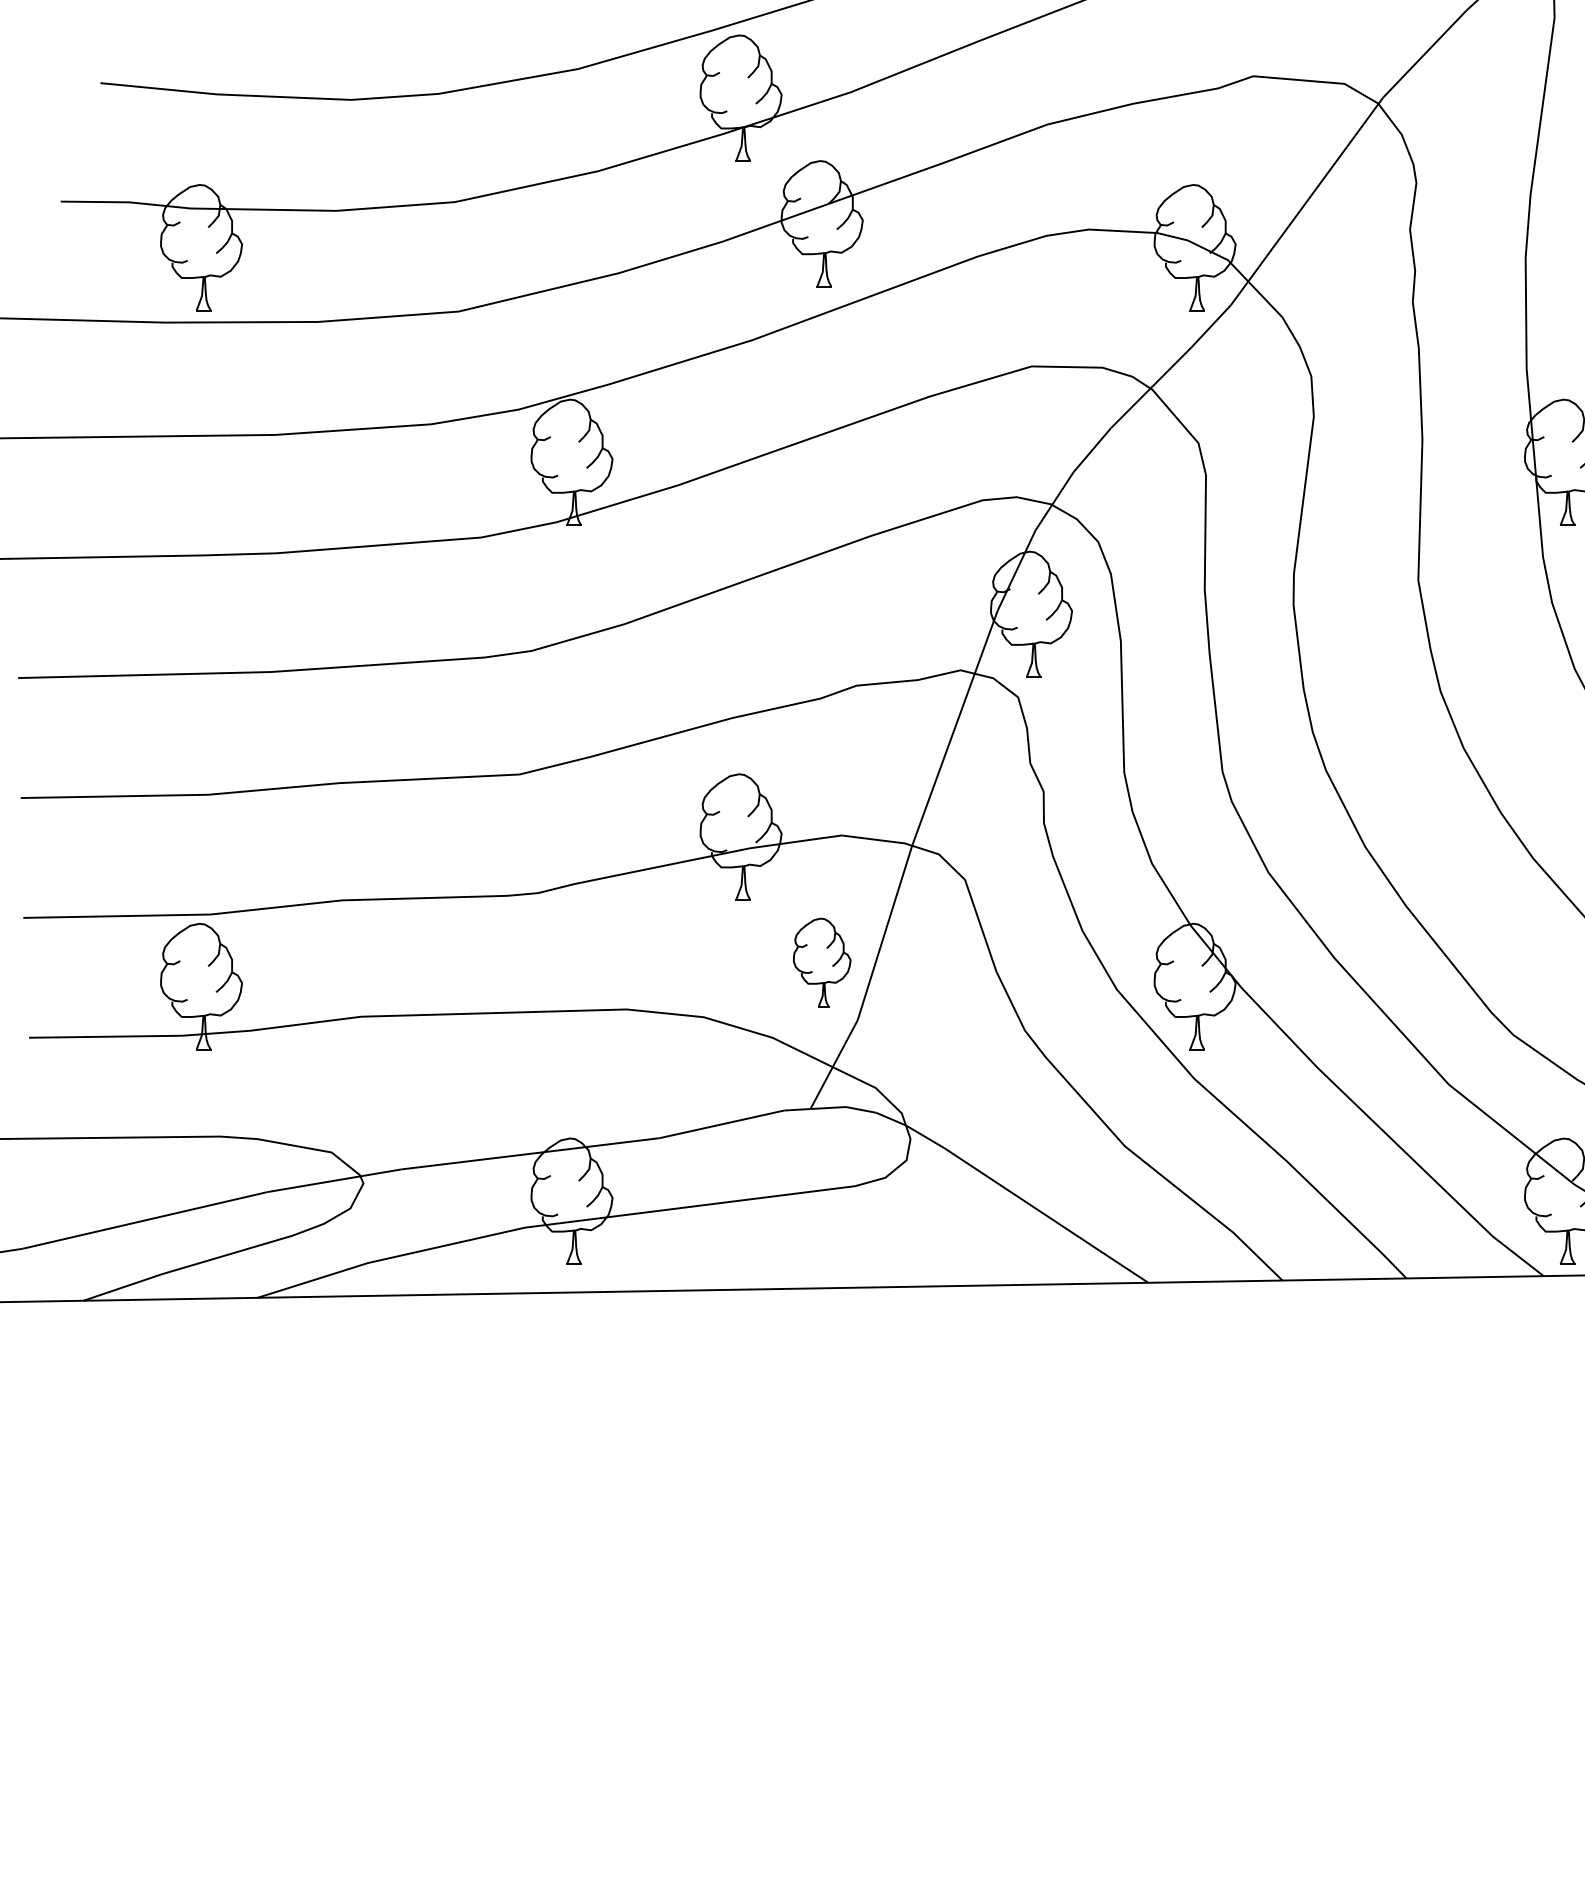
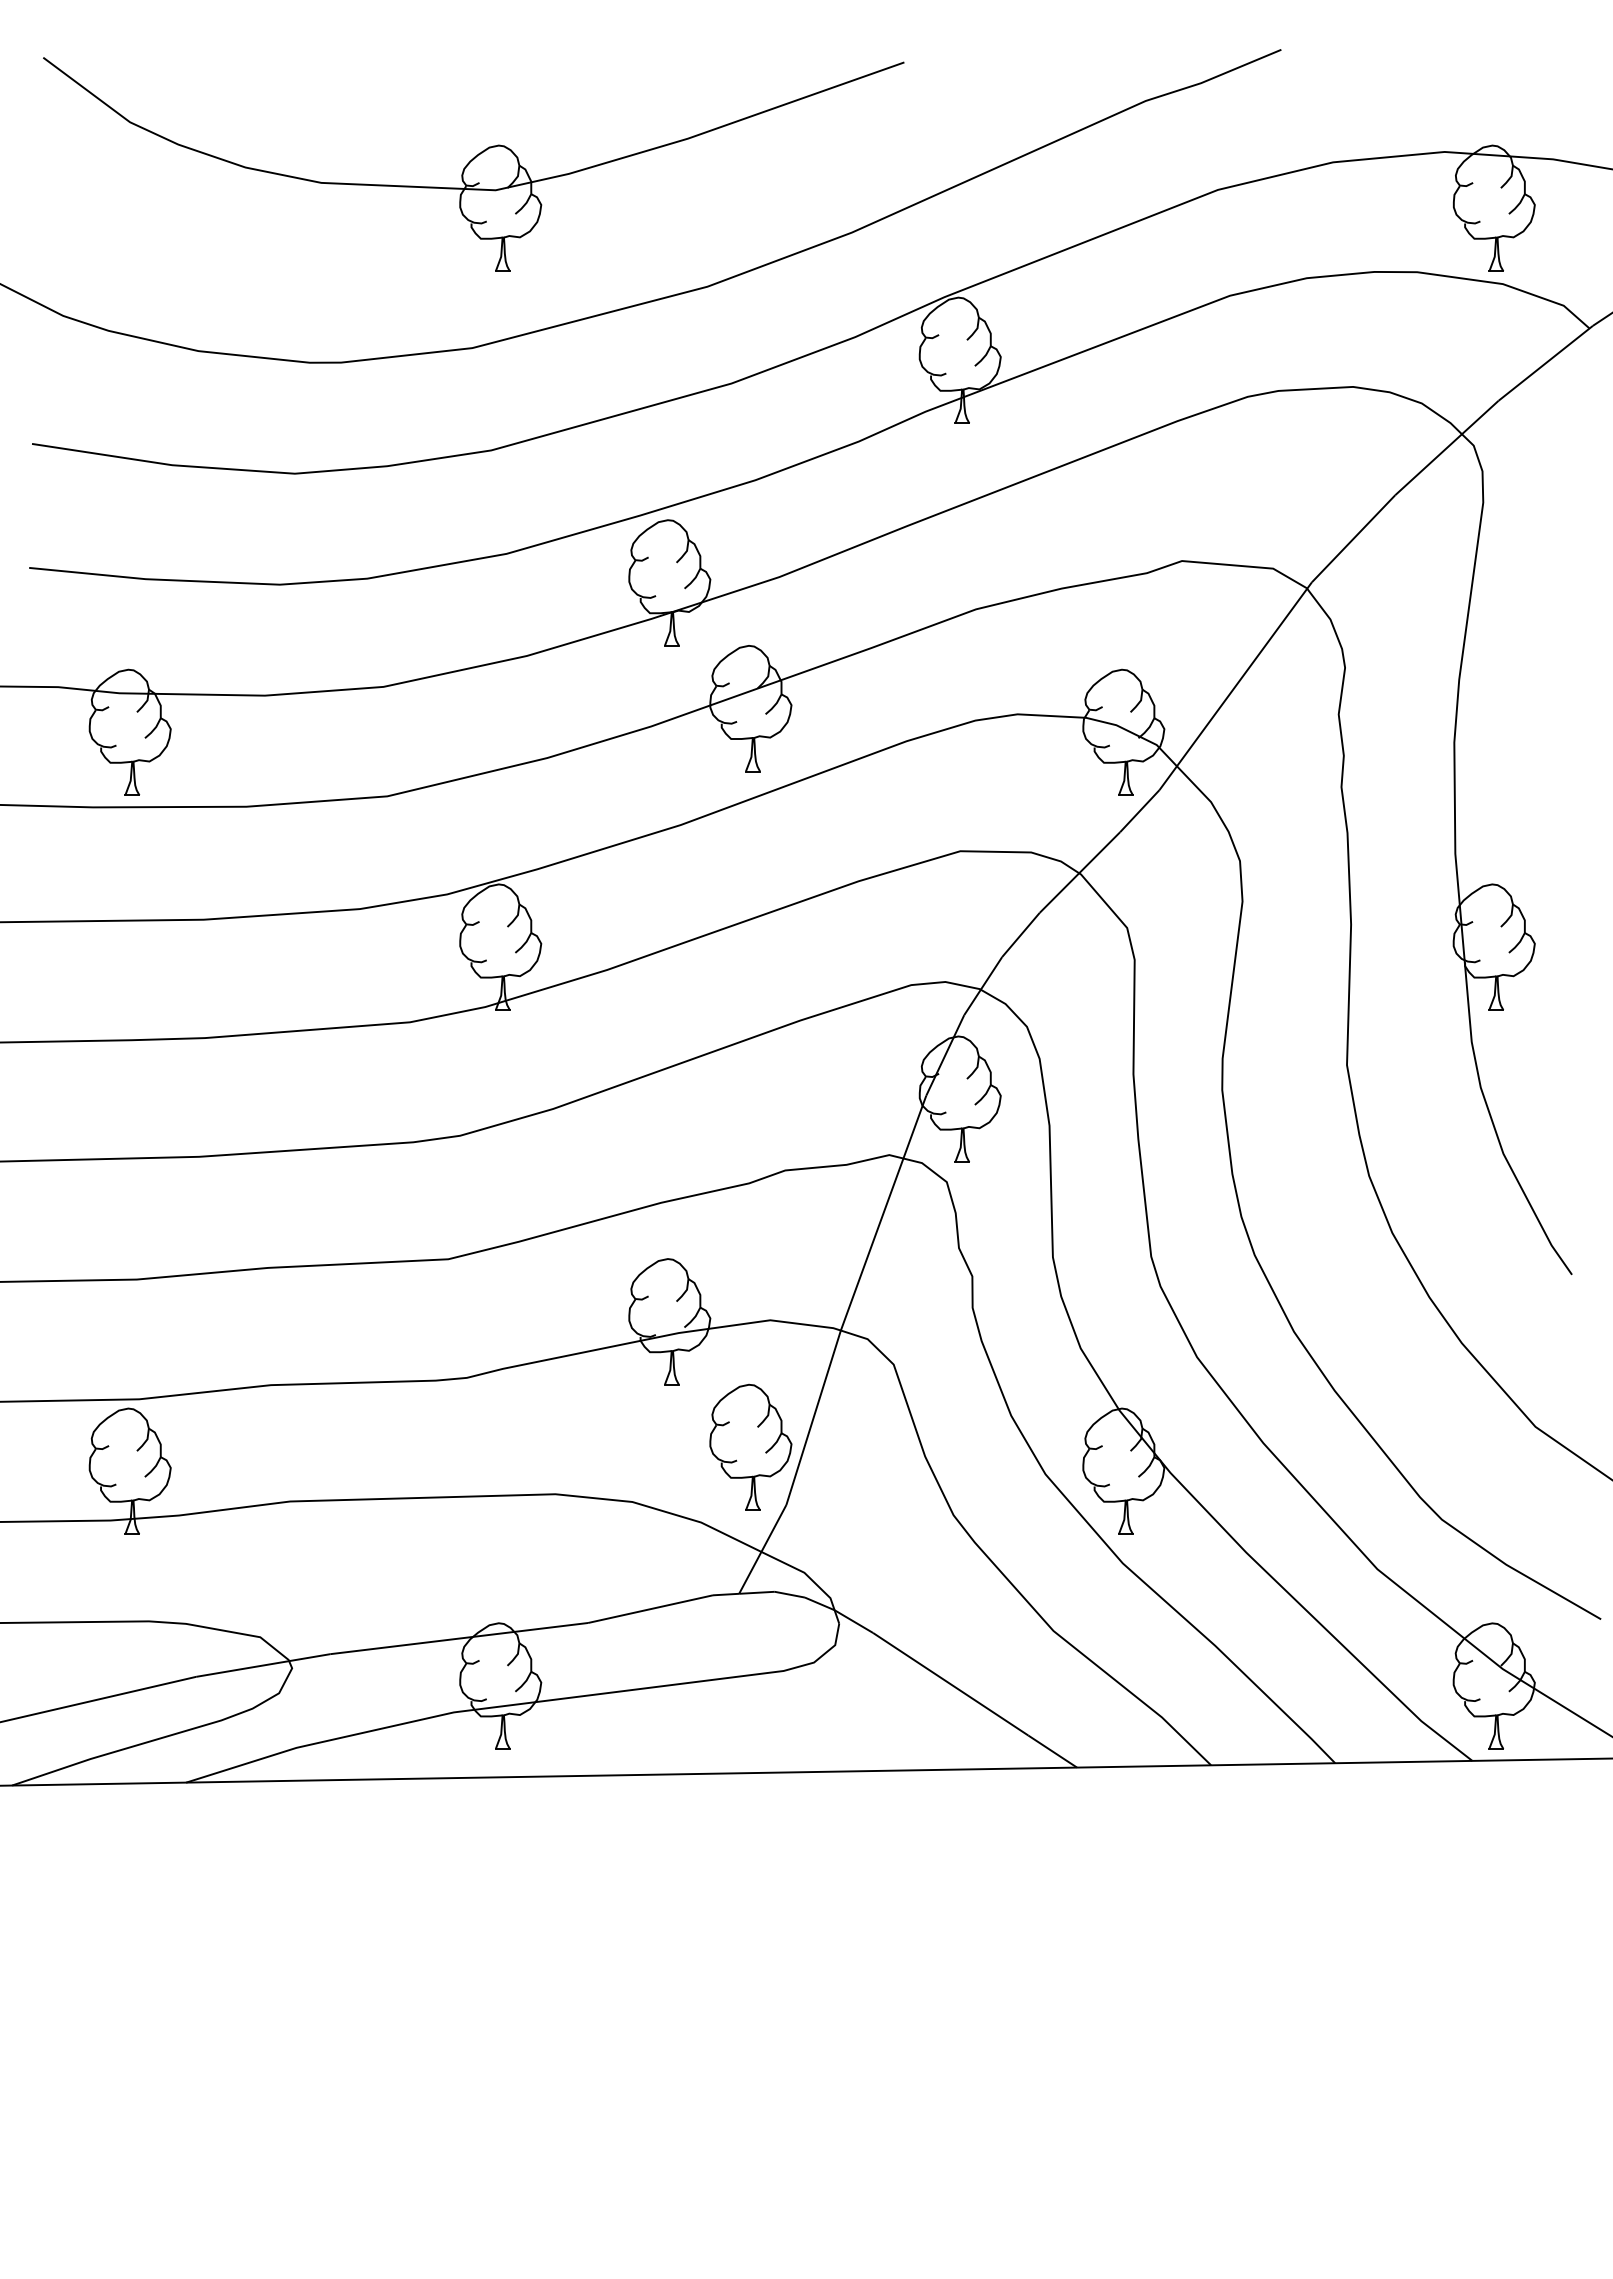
part: (821, 961) -> (750, 1446), size x1.43

